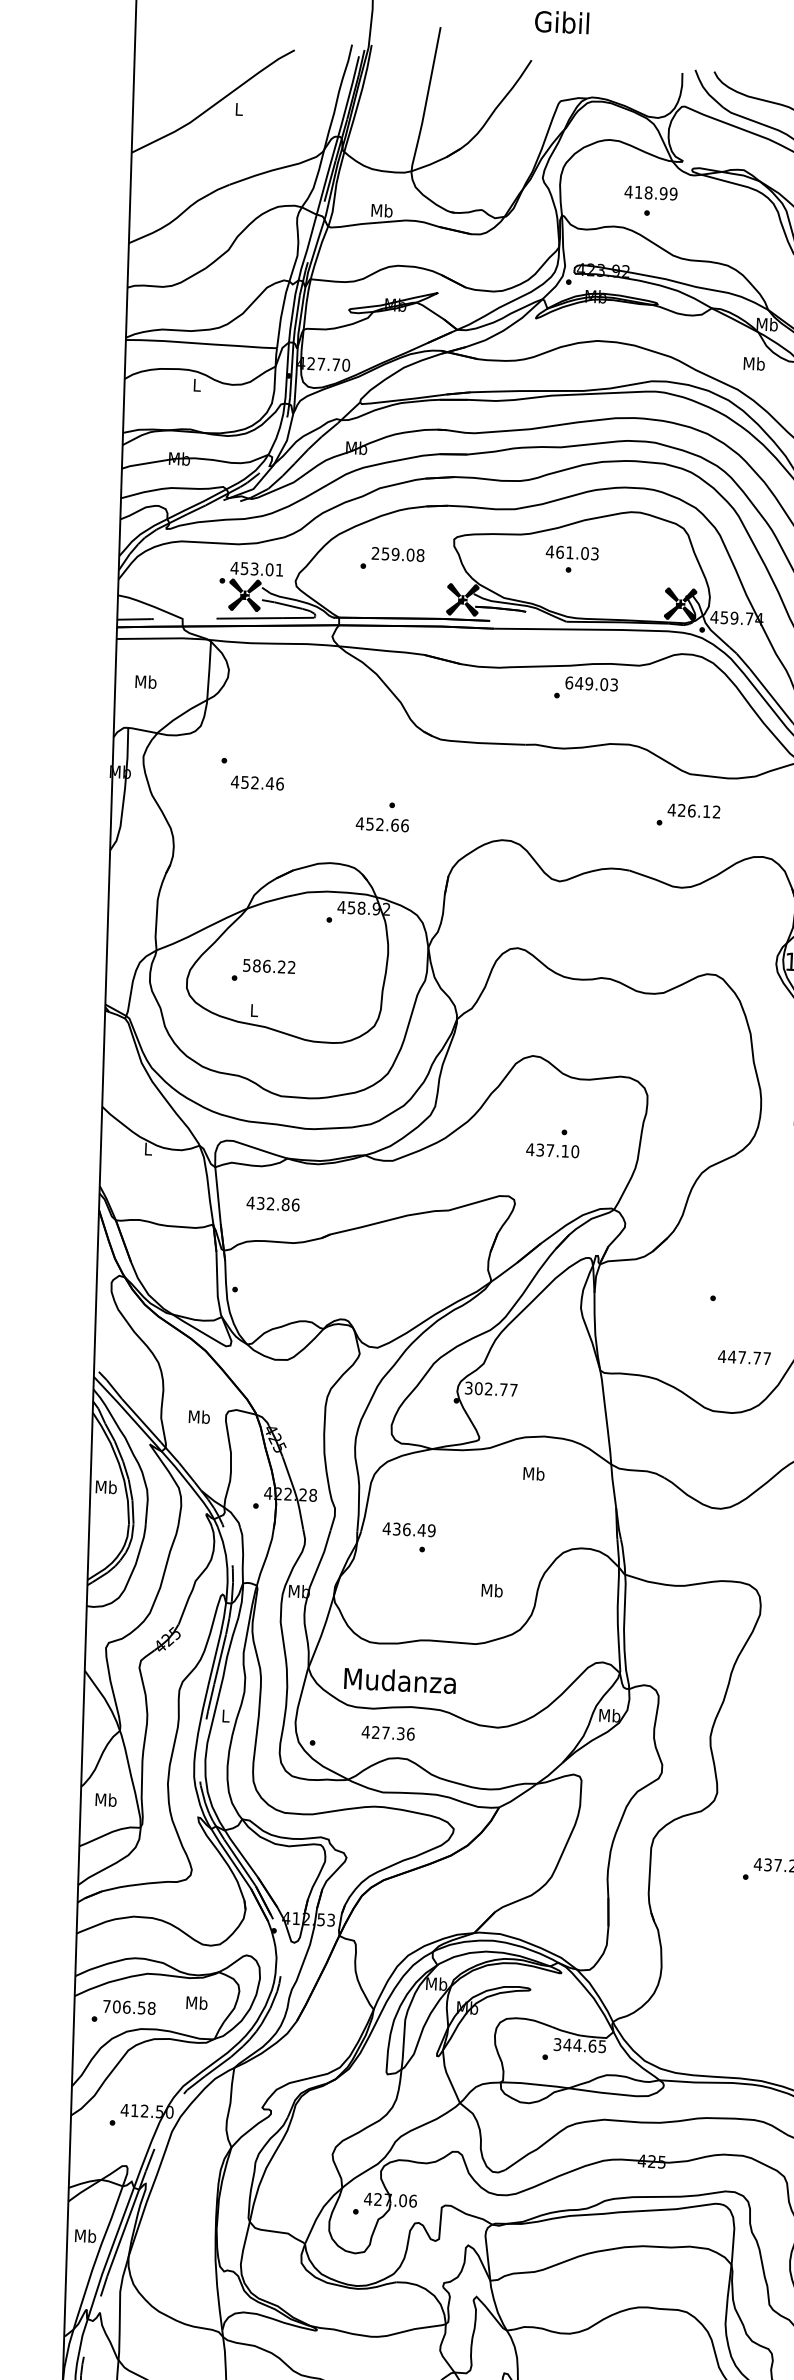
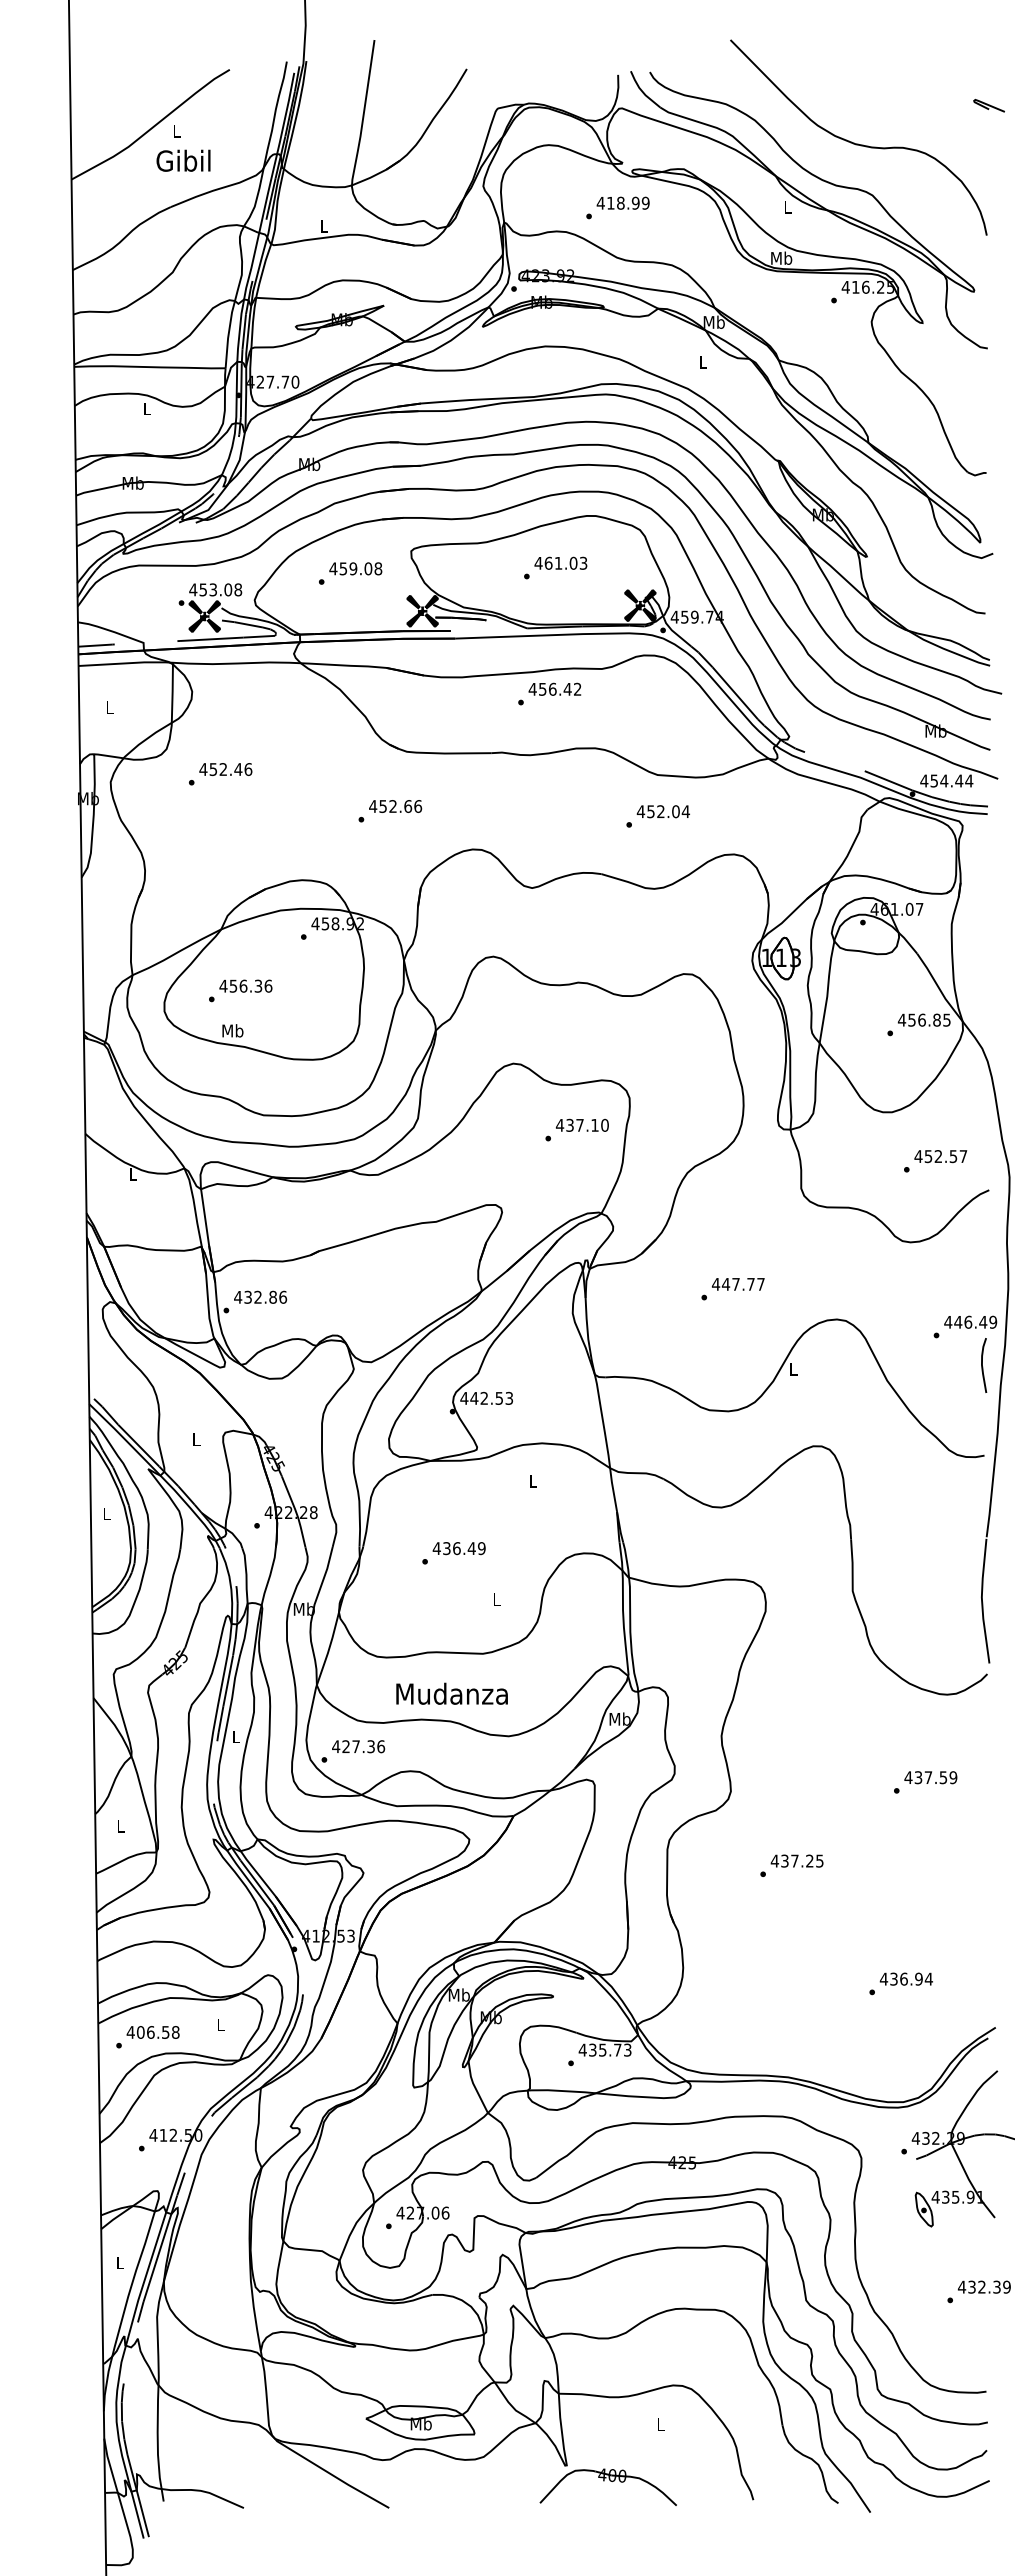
text: (562, 22) -> (183, 160), moved
text: (650, 192) -> (622, 202), moved
text: (381, 210) -> (323, 225), Mb -> L
text: (753, 363) -> (702, 361), Mb -> L
text: (571, 552) -> (560, 562), moved
text: (375, 553) -> (333, 568), 259.08 -> 459.08
text: (279, 569) -> (238, 589), 453.01 -> 453.08
text: (145, 681) -> (109, 707), Mb -> L
text: (591, 683) -> (554, 688), 649.03 -> 456.42
text: (257, 783) -> (225, 769), moved
text: (699, 811) -> (668, 811), 426.12 -> 452.04
text: (382, 824) -> (395, 806), moved
text: (268, 965) -> (245, 985), 586.22 -> 456.36
text: (253, 1010) -> (232, 1030), L -> Mb
text: (552, 1149) -> (582, 1124), moved
text: (273, 1203) -> (260, 1296), moved
text: (744, 1357) -> (738, 1284), moved
text: (490, 1388) -> (486, 1397), 302.77 -> 442.53
text: (199, 1417) -> (196, 1439), Mb -> L
text: (533, 1473) -> (532, 1480), Mb -> L
text: (106, 1486) -> (106, 1513), Mb -> L
text: (408, 1529) -> (458, 1548), moved
text: (491, 1590) -> (496, 1599), Mb -> L
text: (399, 1680) -> (451, 1693), moved
text: (388, 1732) -> (358, 1746), moved
text: (105, 1799) -> (120, 1825), Mb -> L
text: (196, 2002) -> (220, 2024), Mb -> L
text: (106, 2006) -> (130, 2032), 706.58 -> 406.58
text: (579, 2044) -> (604, 2049), 344.65 -> 435.73
text: (85, 2235) -> (119, 2262), Mb -> L

